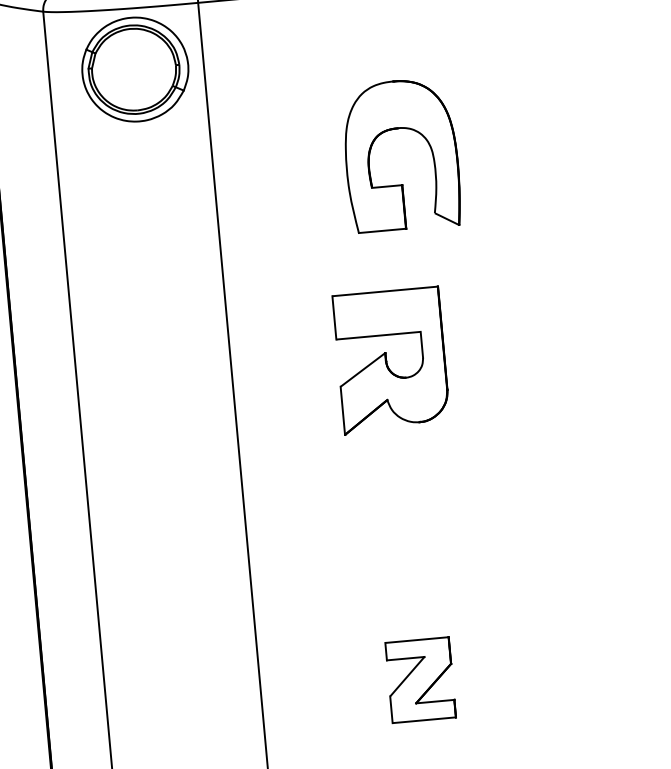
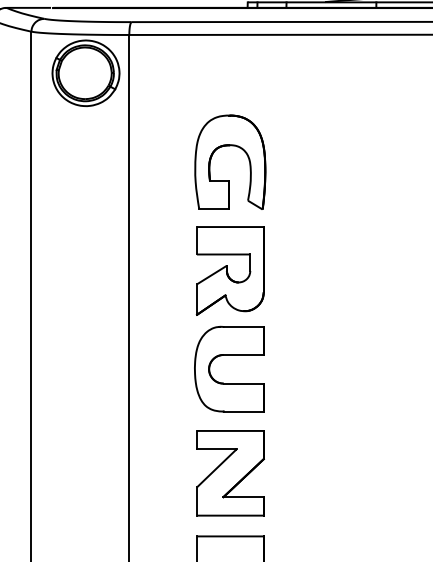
part: (399, 130) -> (230, 146), moved
part: (402, 494) -> (229, 355), added
part: (420, 680) -> (230, 473), size x1.67

